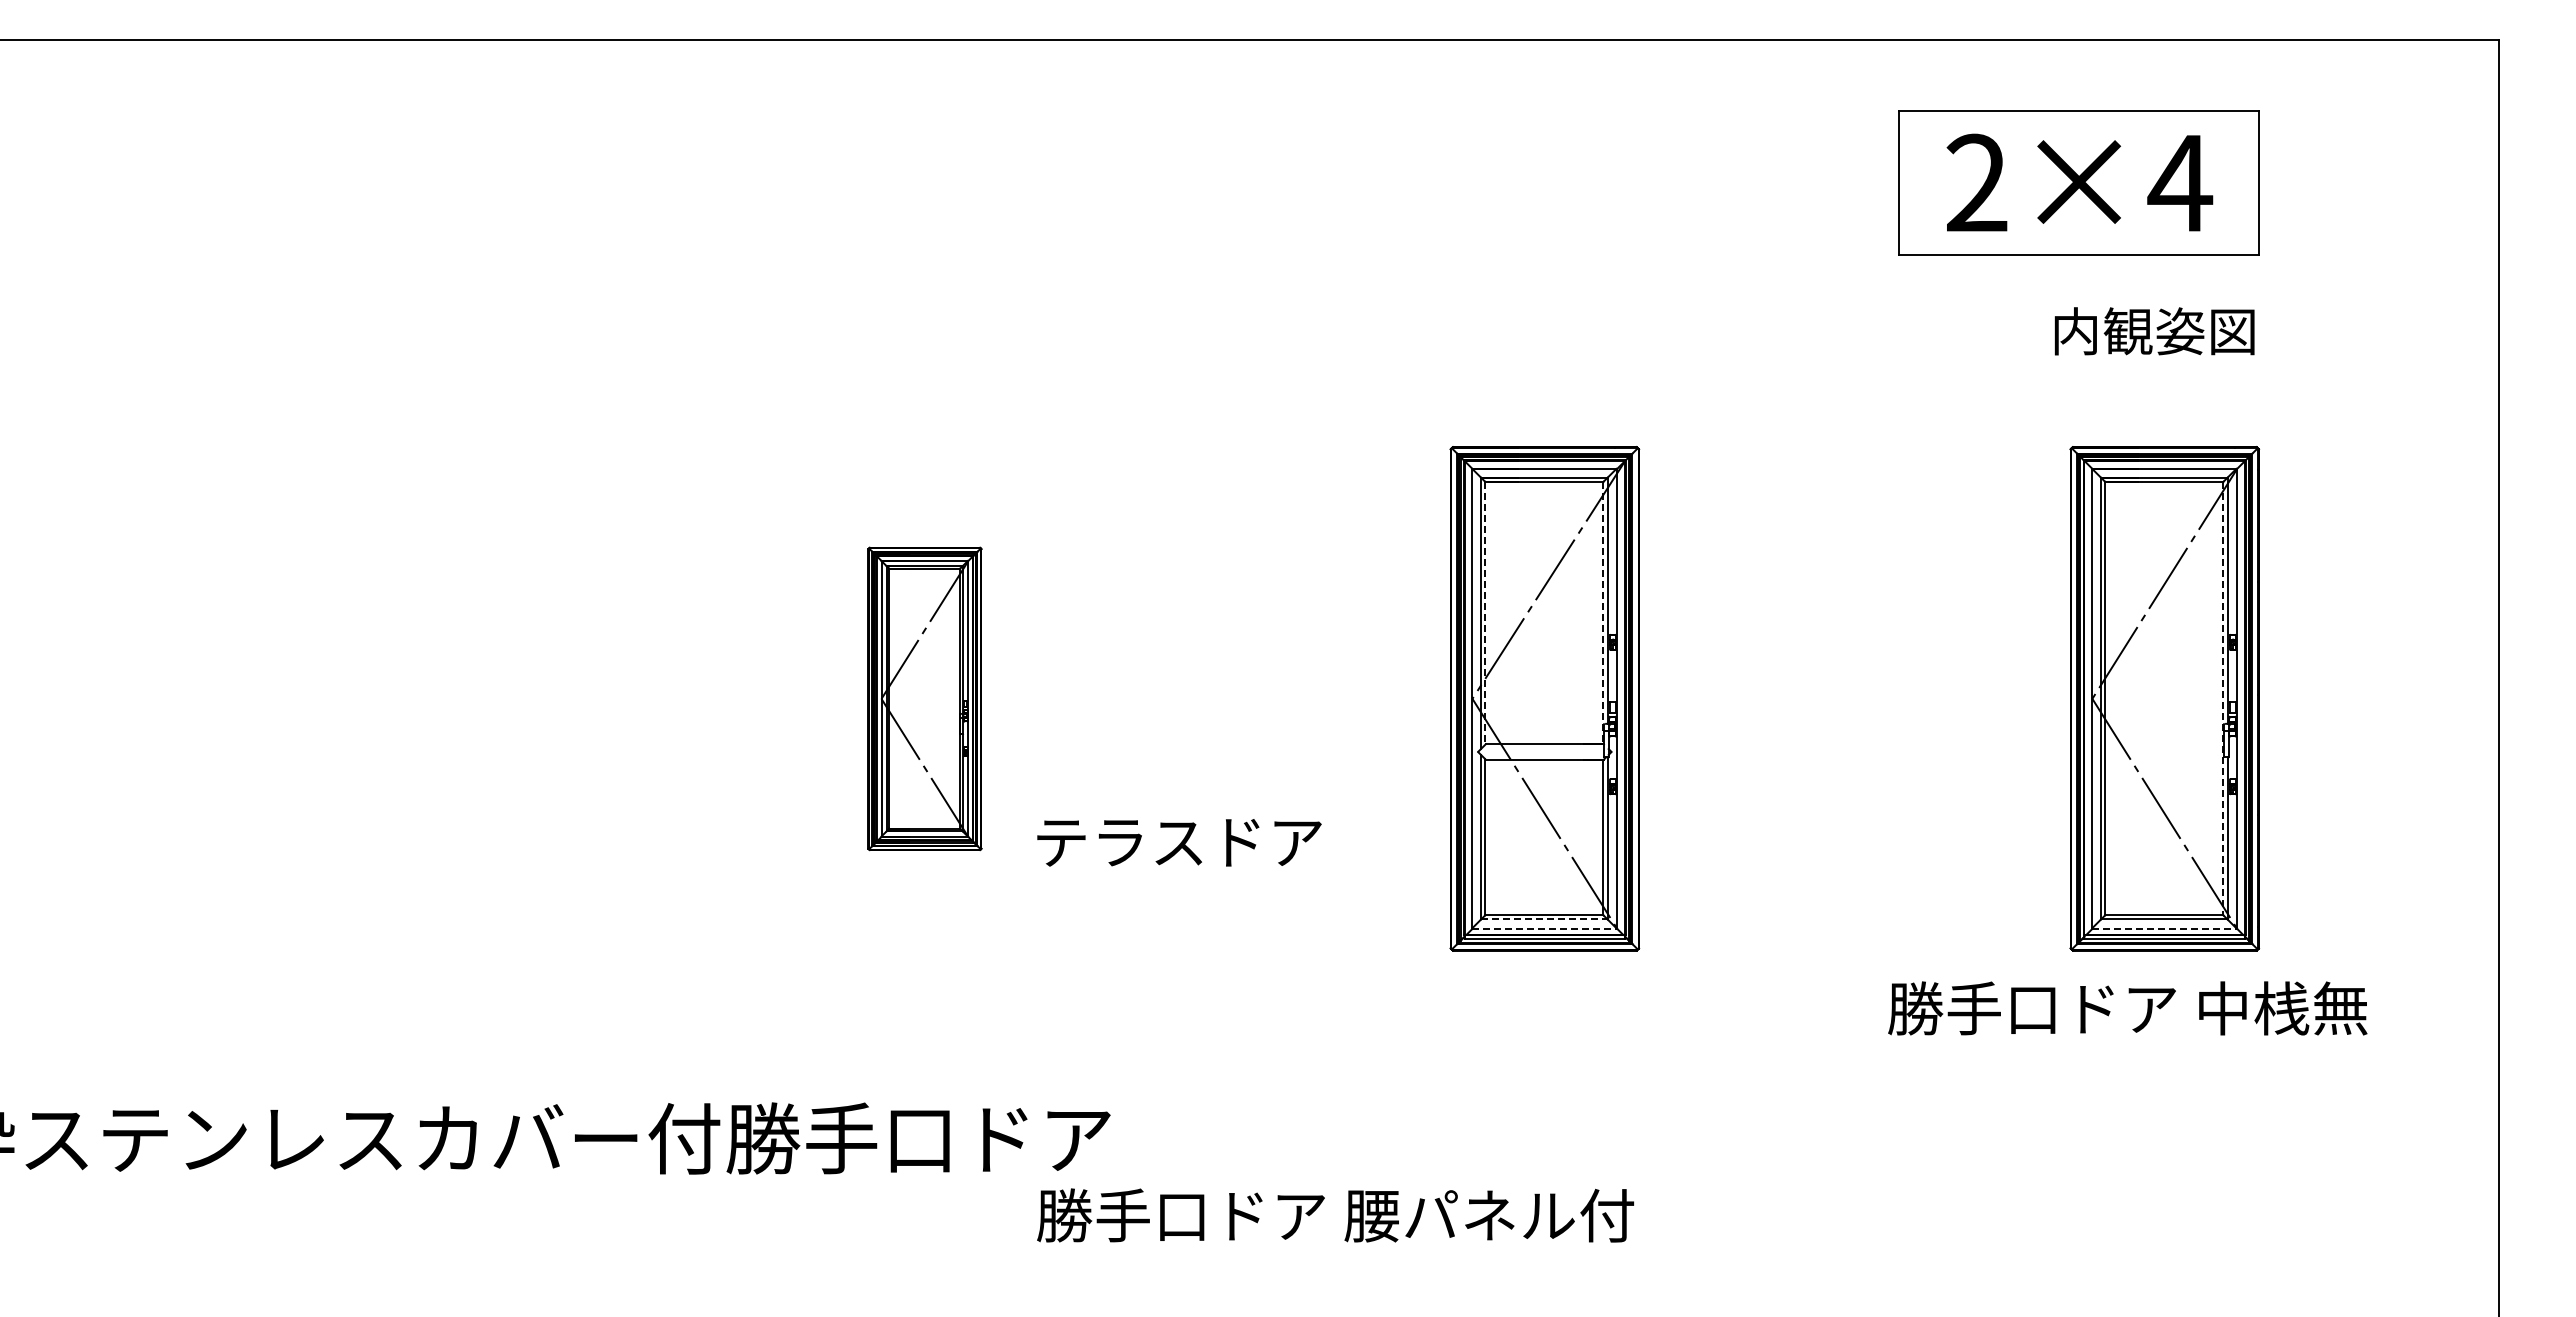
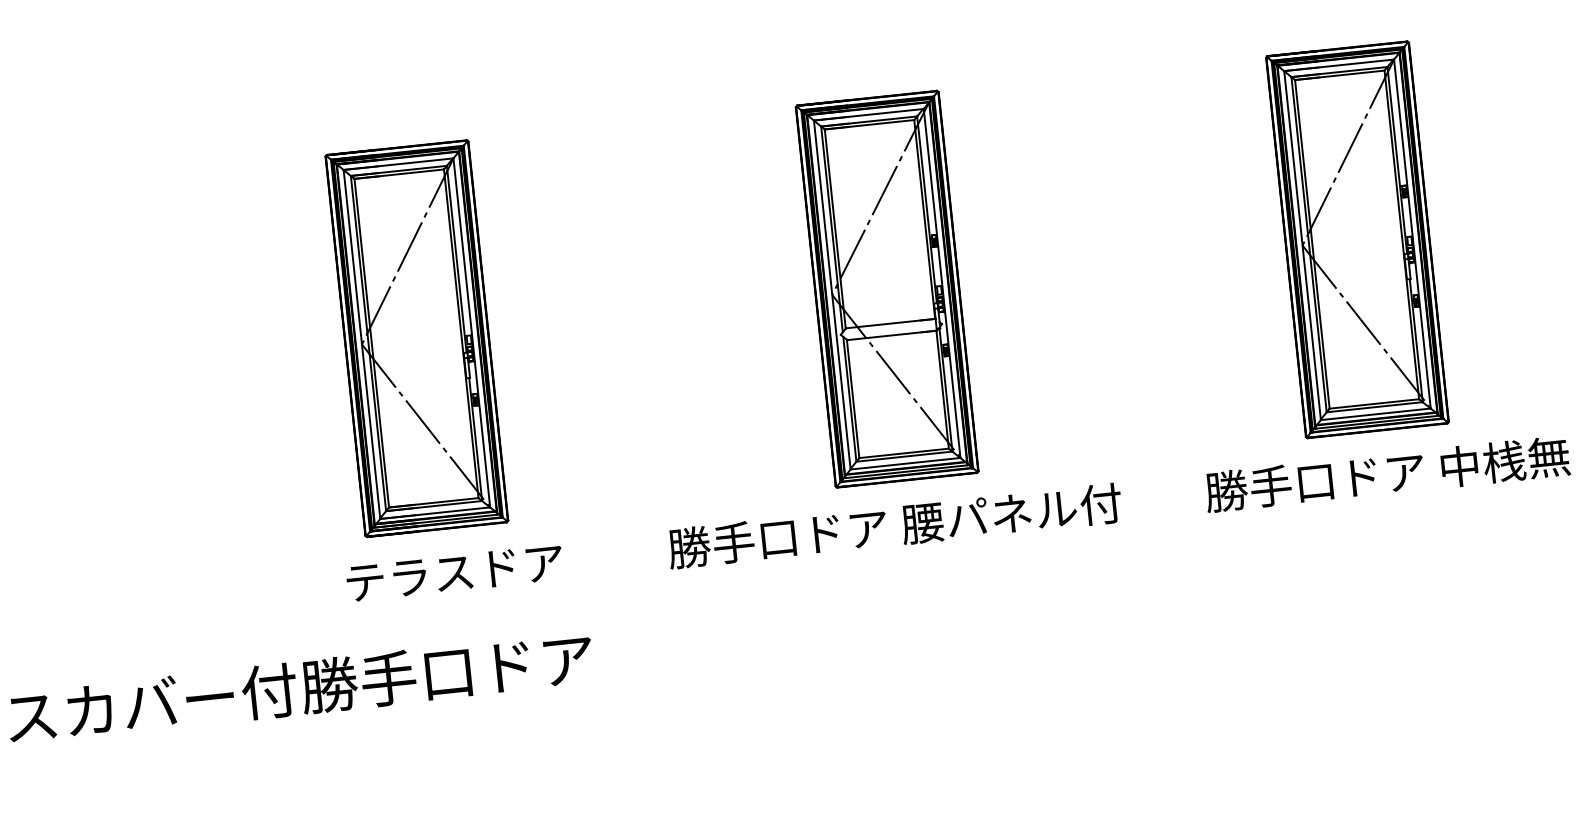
line: (1485, 613) -> (835, 229), dashed -> solid
line: (1603, 613) -> (924, 219), dashed -> solid
part: (924, 698) -> (416, 338), size x1.67
line: (2223, 698) -> (1401, 234), dashed -> solid
text: (1179, 842) -> (455, 572), moved
line: (1544, 919) -> (904, 456), dashed -> solid
line: (1545, 928) -> (905, 463), dashed -> solid
line: (2165, 928) -> (1376, 413), dashed -> solid
text: (2127, 1008) -> (1387, 474), moved
text: (1335, 1215) -> (894, 525), moved

